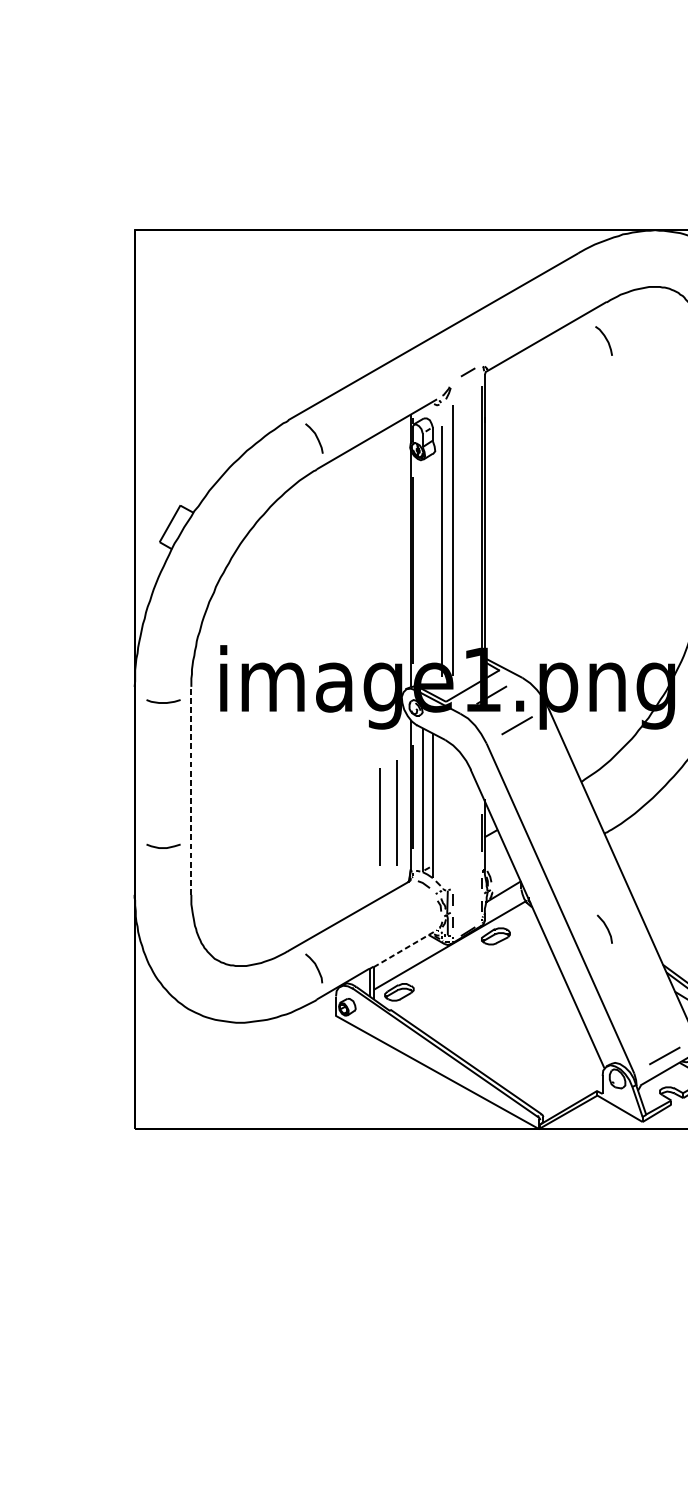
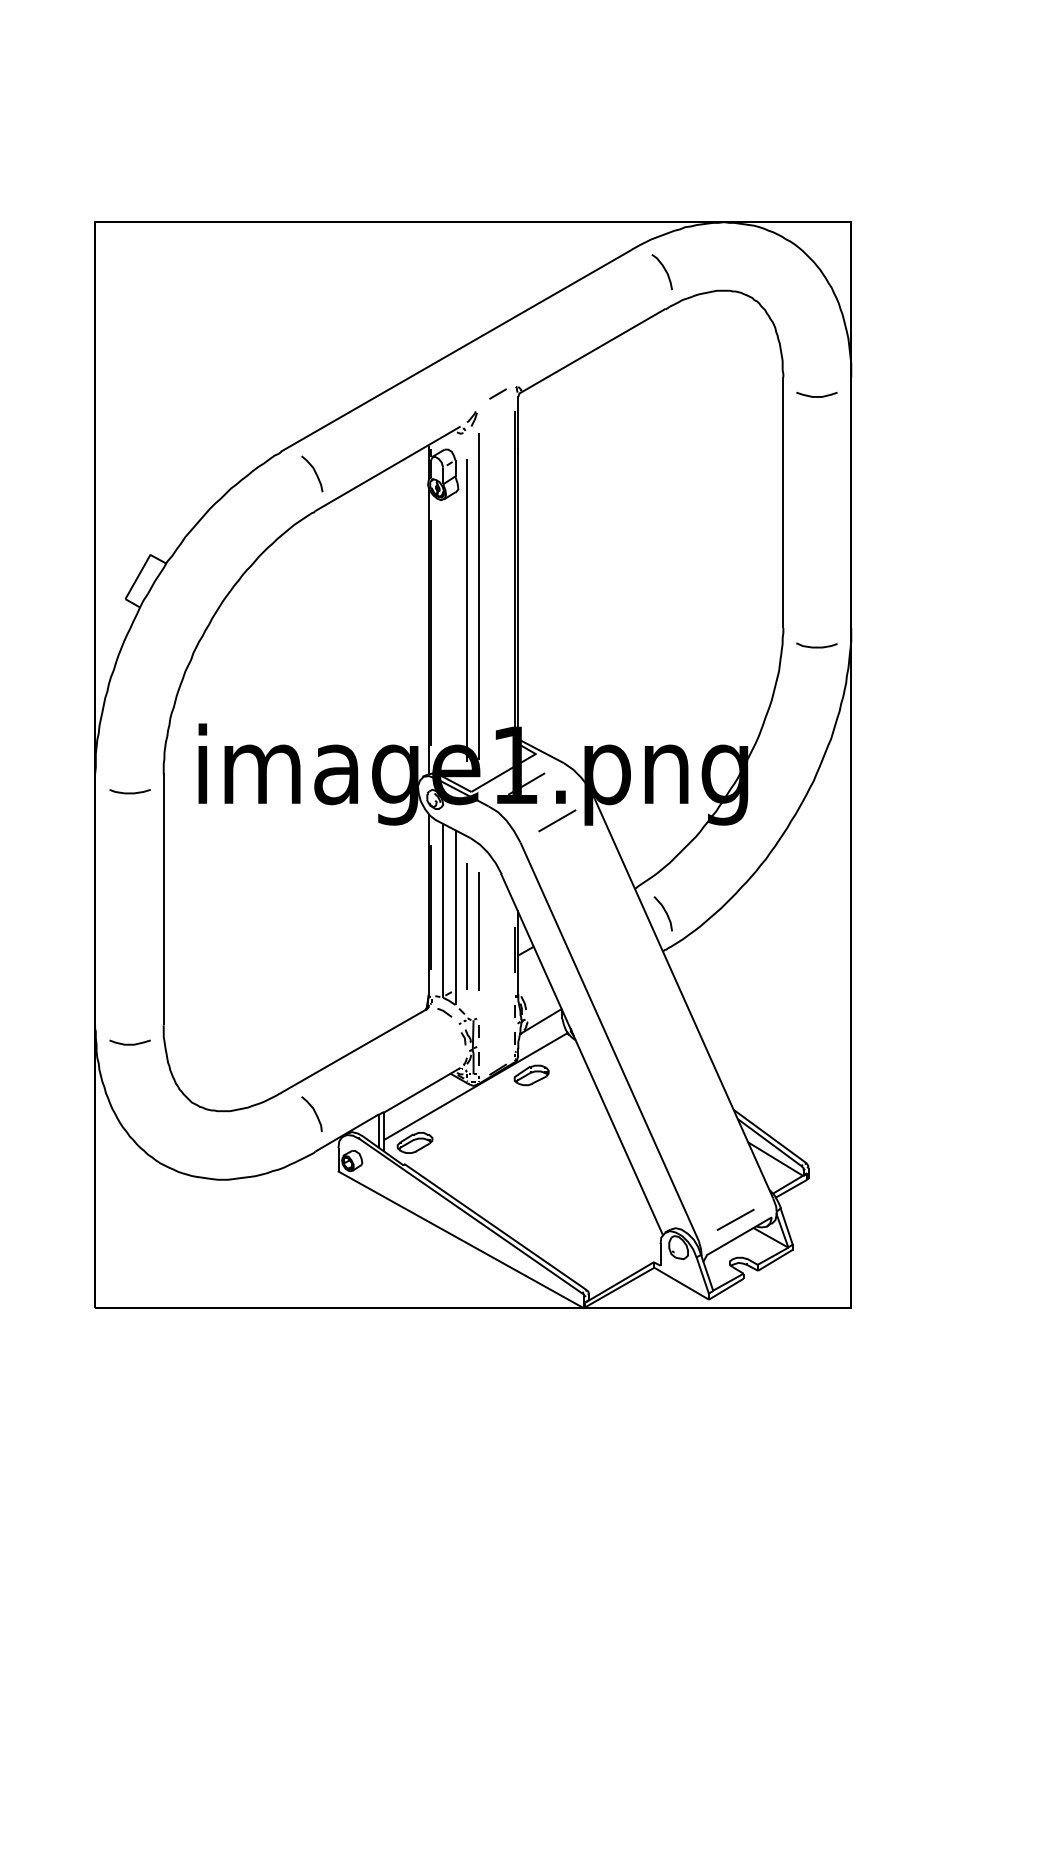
curve: (605, 339) -> (664, 270), moved
line: (191, 789) -> (163, 898), dashed -> solid
line: (396, 813) -> (466, 926), moved
line: (379, 817) -> (478, 931), moved
curve: (163, 847) -> (129, 1043), moved
curve: (605, 927) -> (664, 911), moved
line: (405, 948) -> (422, 1089), dashed -> solid

